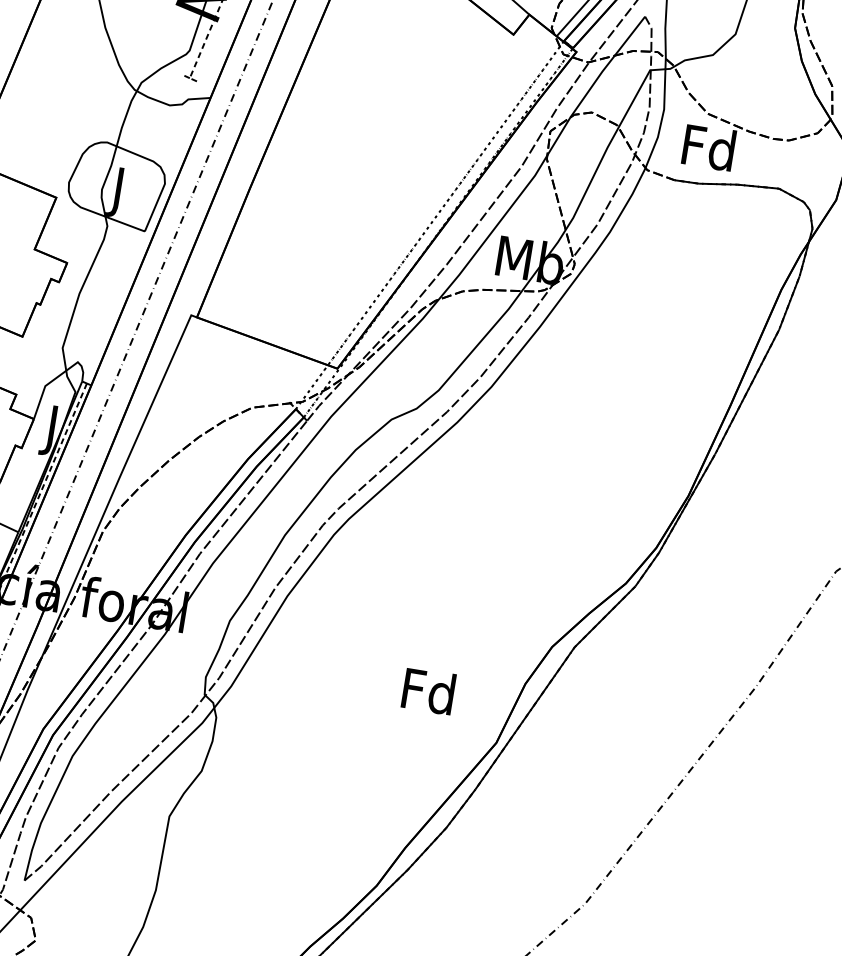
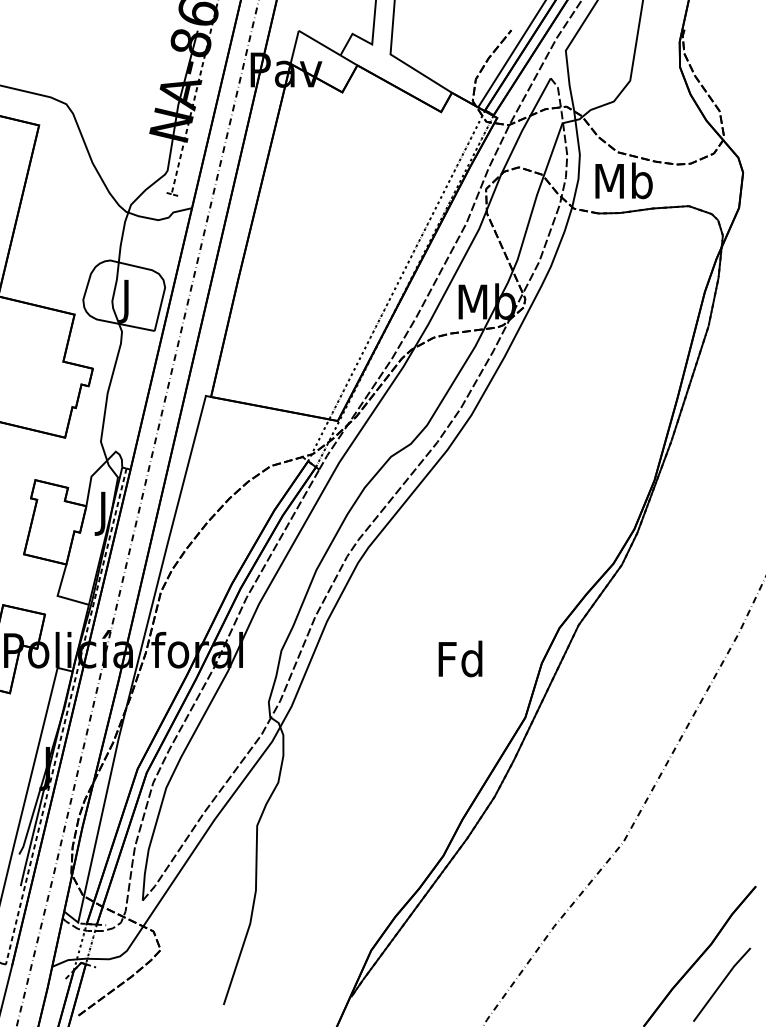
text: (709, 147) -> (623, 180), Fd -> Mb
text: (428, 690) -> (460, 658), moved

